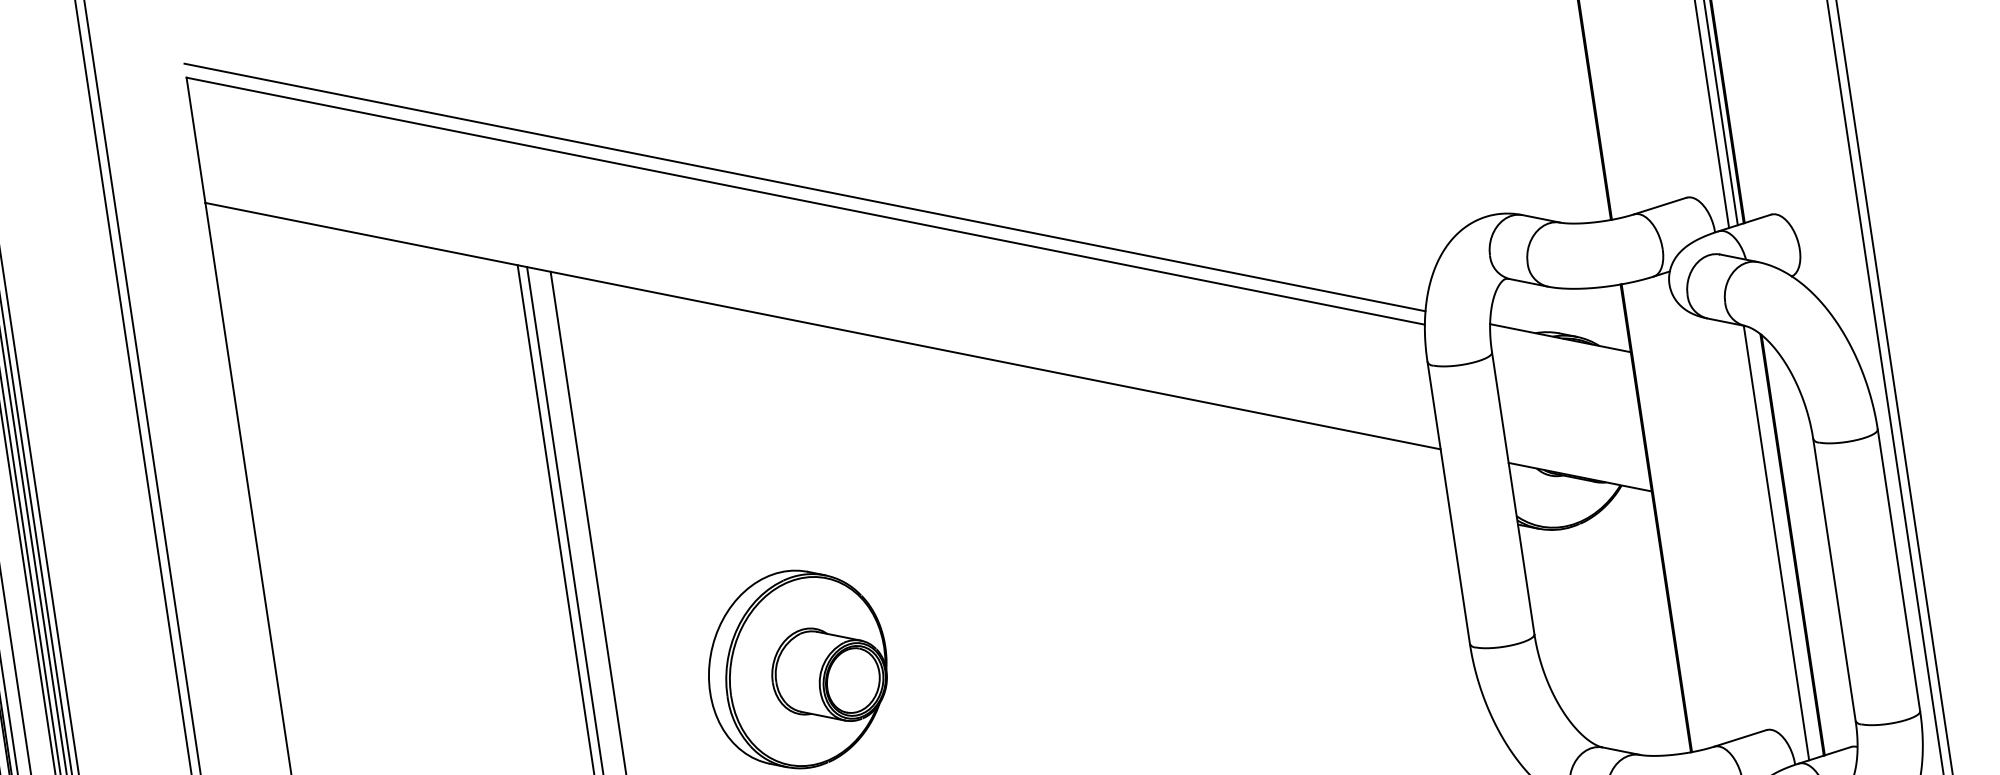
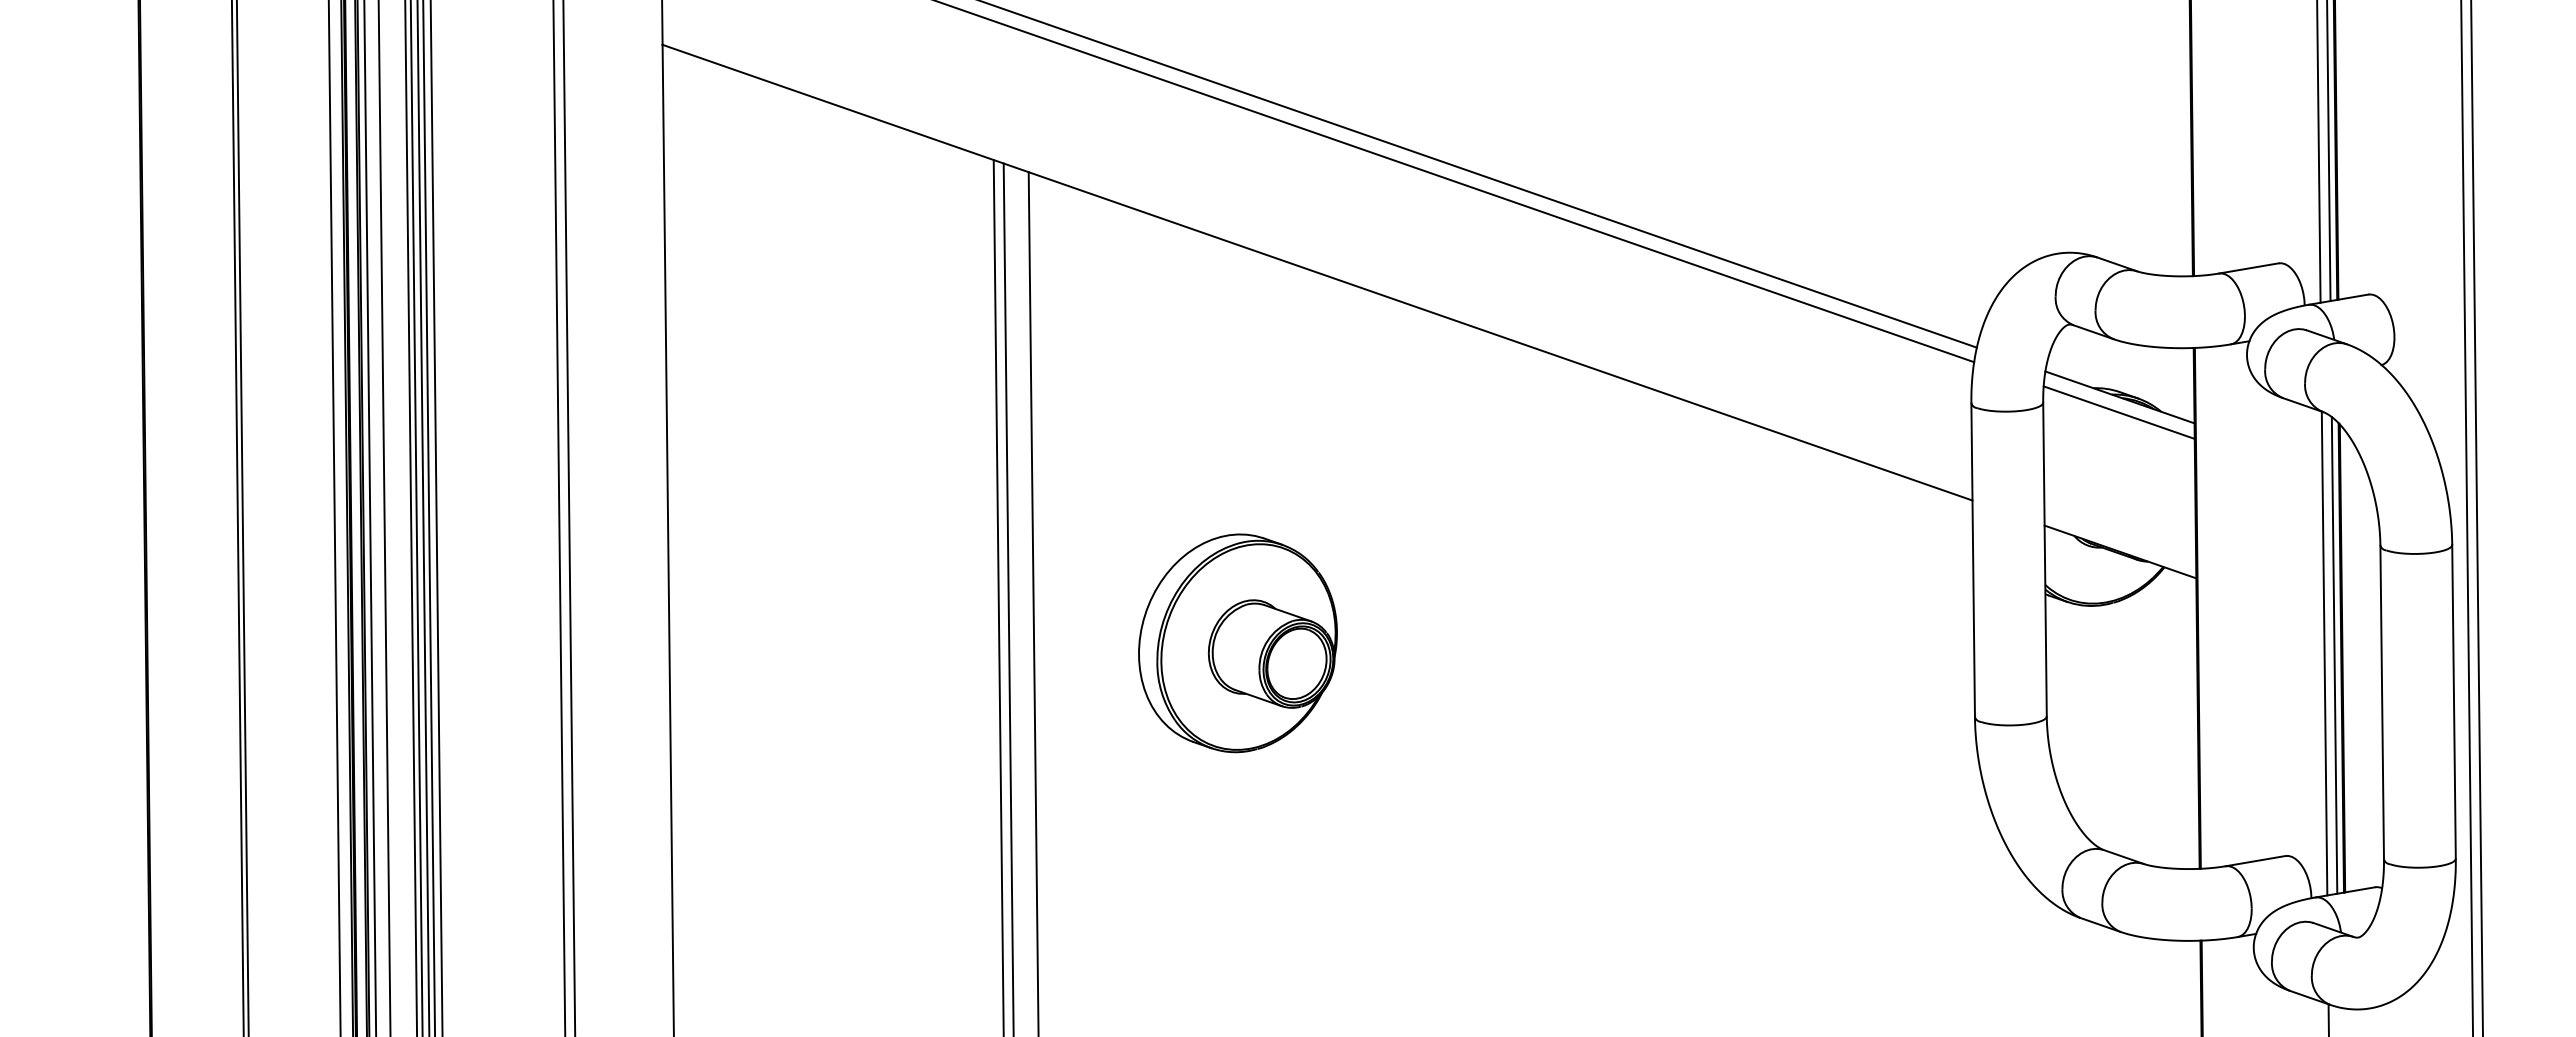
line: (1561, 351) -> (2118, 412), added
line: (1785, 543) -> (2334, 655), added

